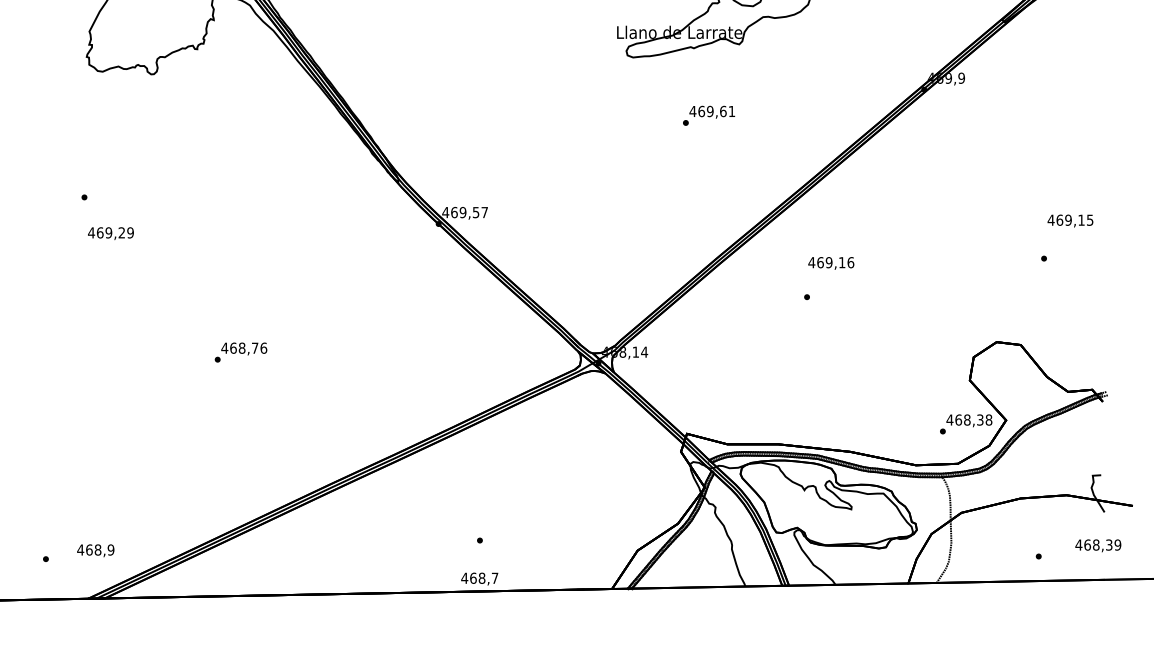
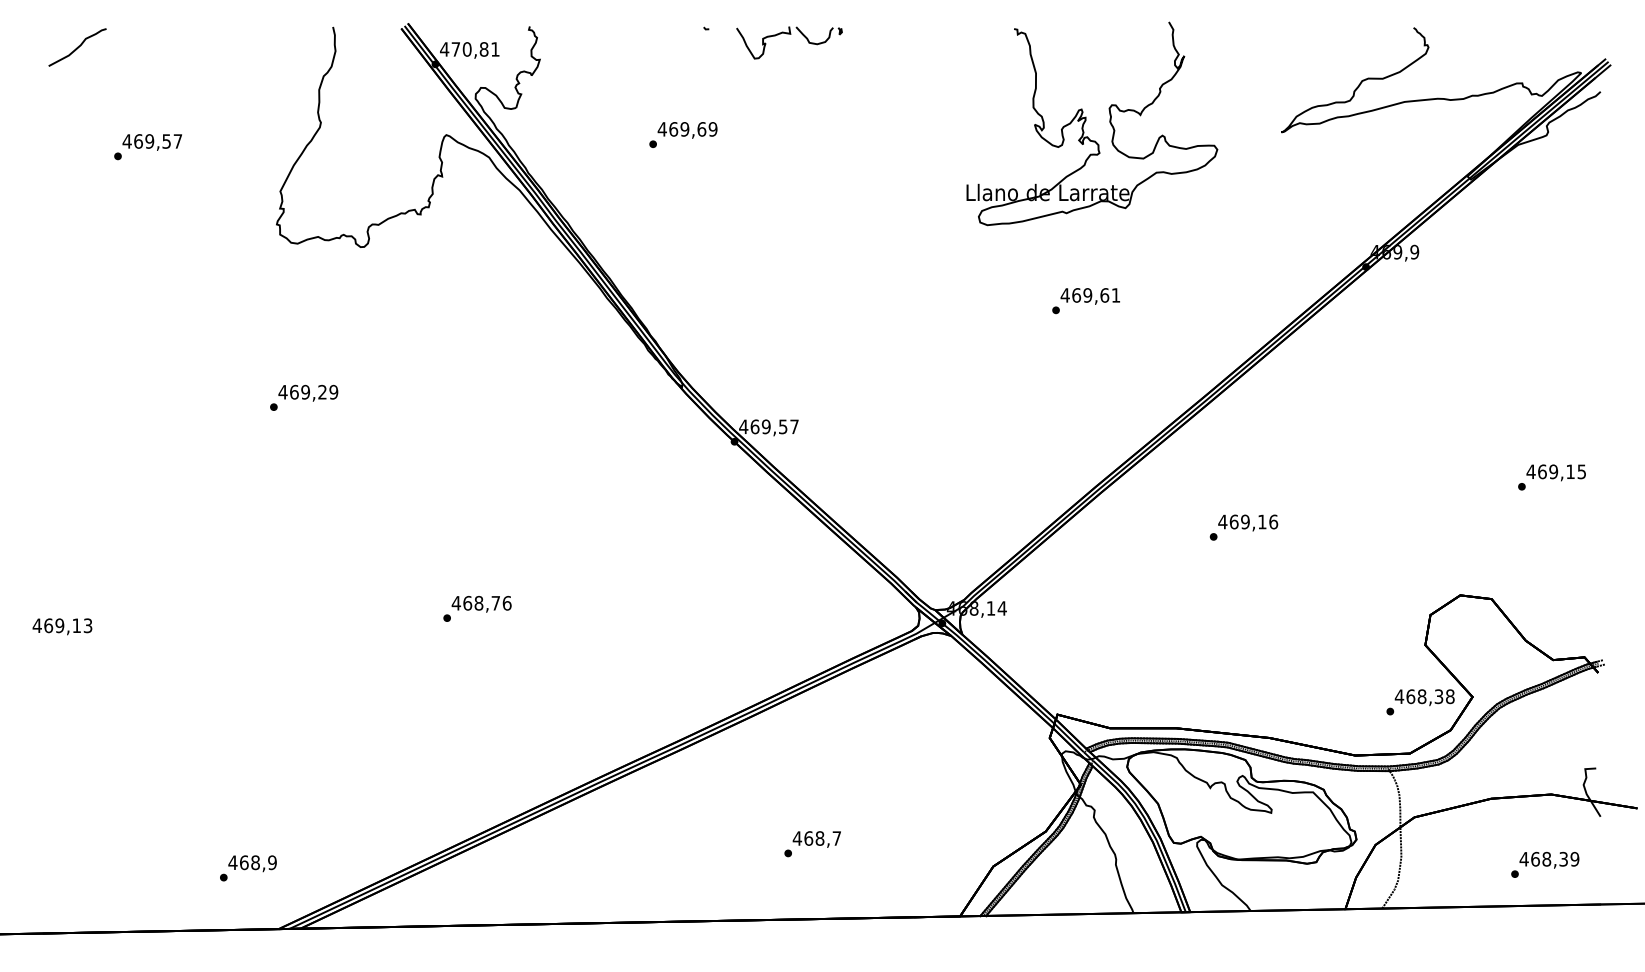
text: (1069, 220) -> (1555, 472), moved
text: (111, 233) -> (308, 392), moved
text: (831, 263) -> (1248, 522), moved
text: (1098, 545) -> (1549, 859), moved
text: (95, 550) -> (252, 863), moved
text: (479, 579) -> (816, 839), moved

